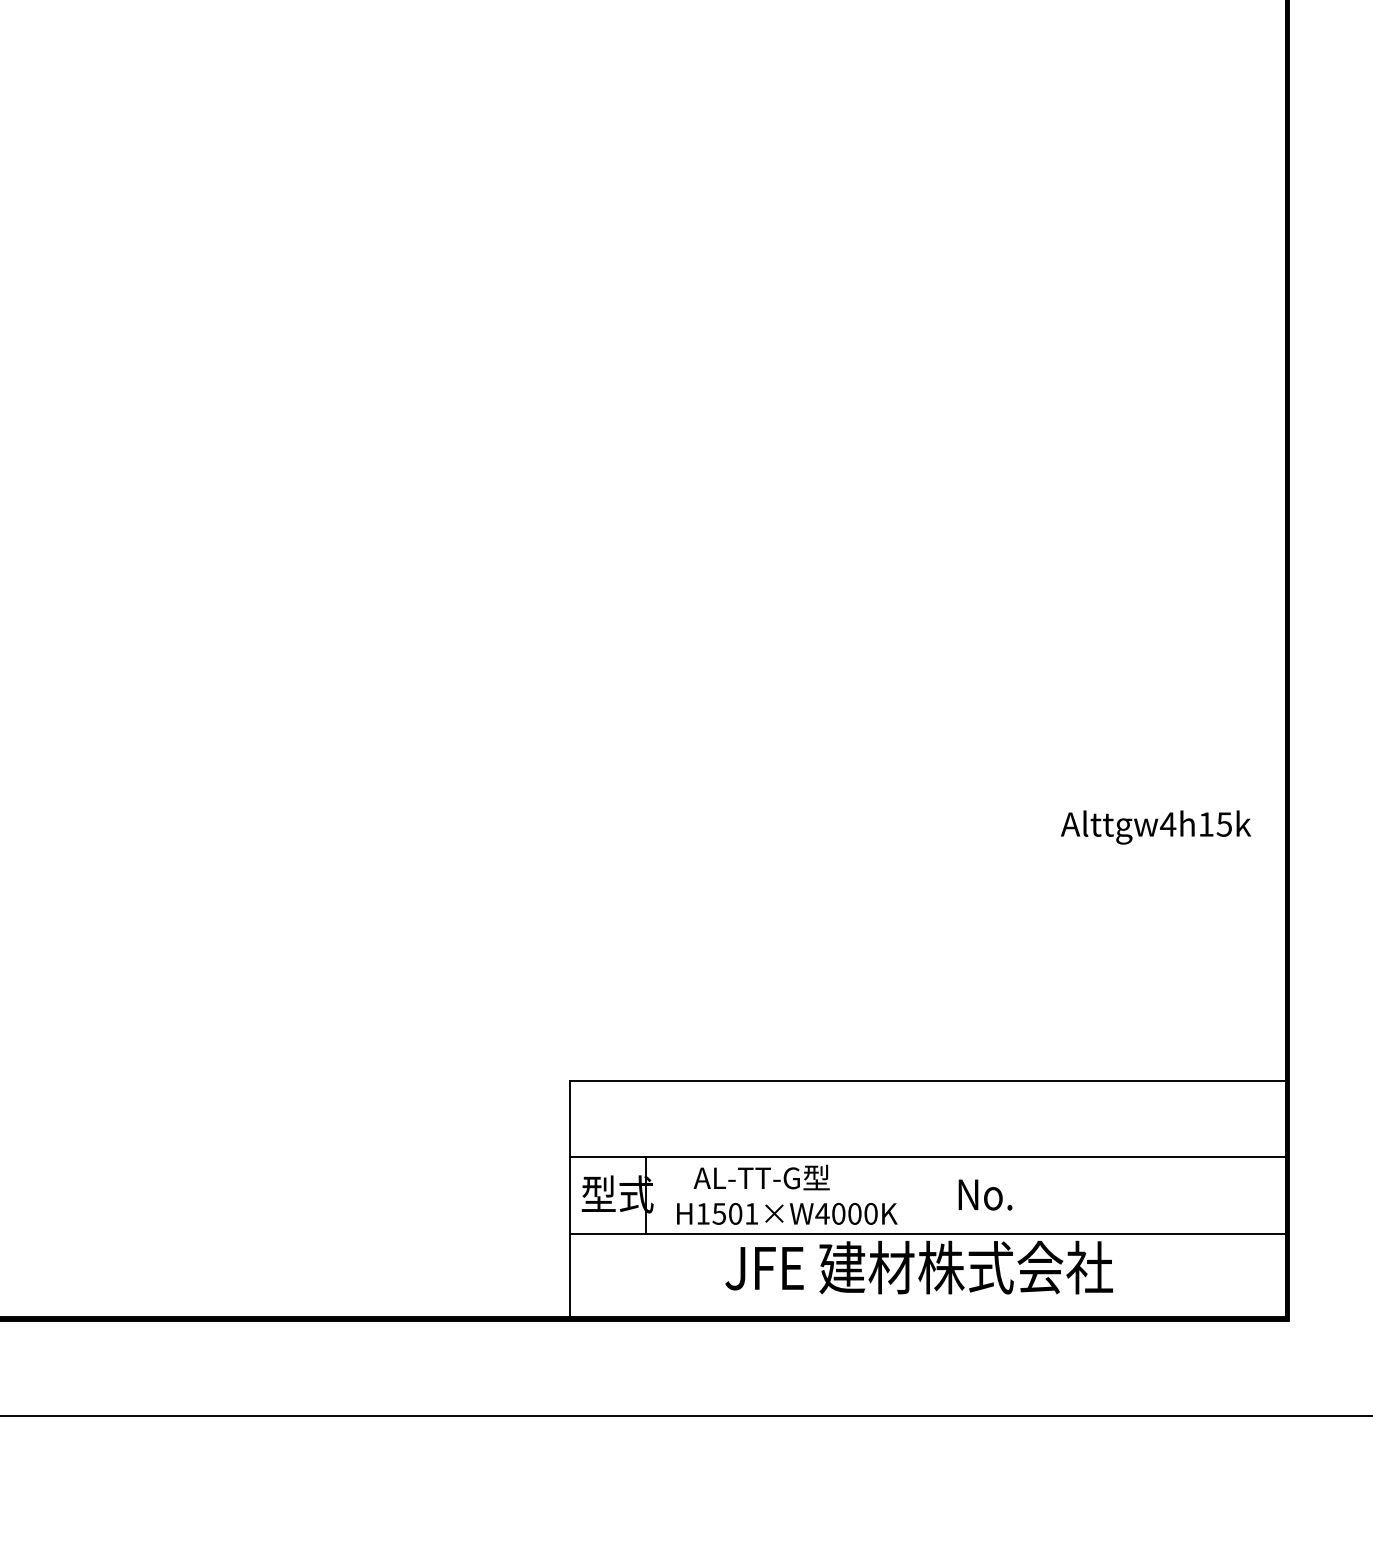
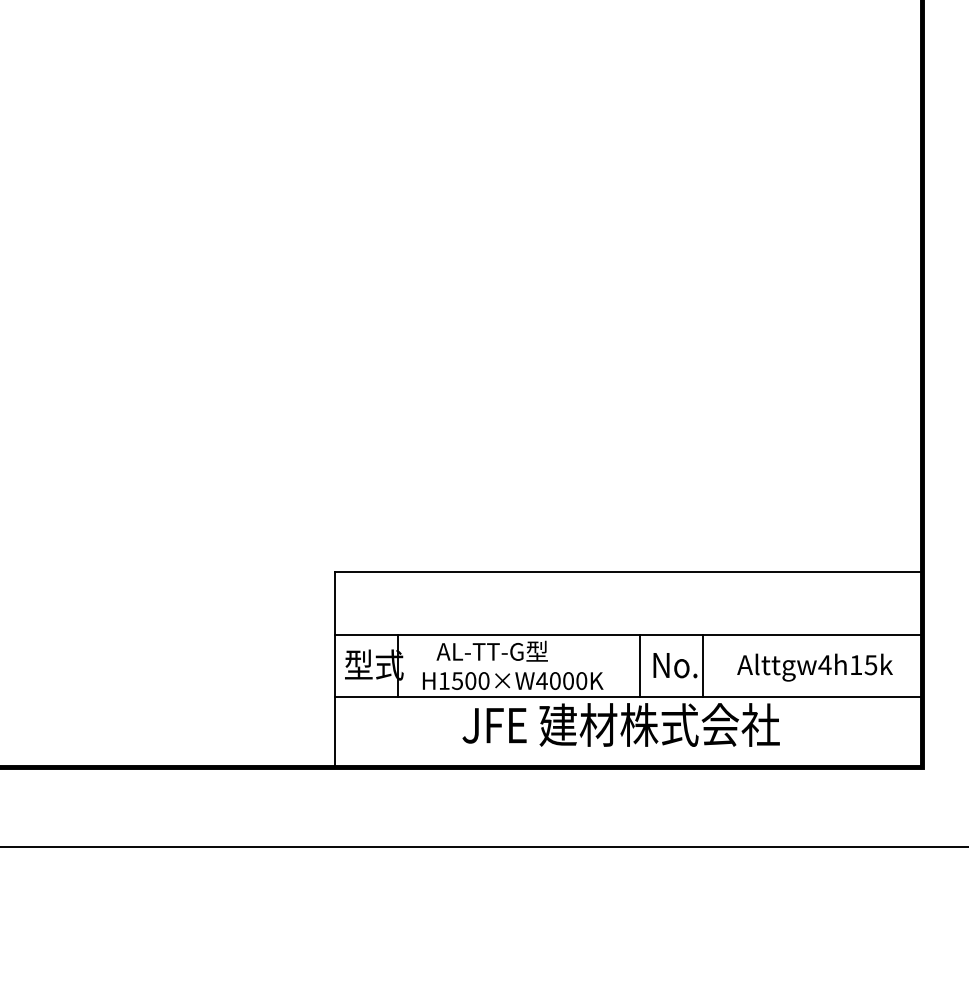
text: (1156, 827) -> (815, 667), moved
line: (942, 1195) -> (640, 665), added
line: (1018, 1195) -> (702, 665), added
text: (751, 1213) -> (483, 680), H1501×W4000K -> H1500×W4000K

